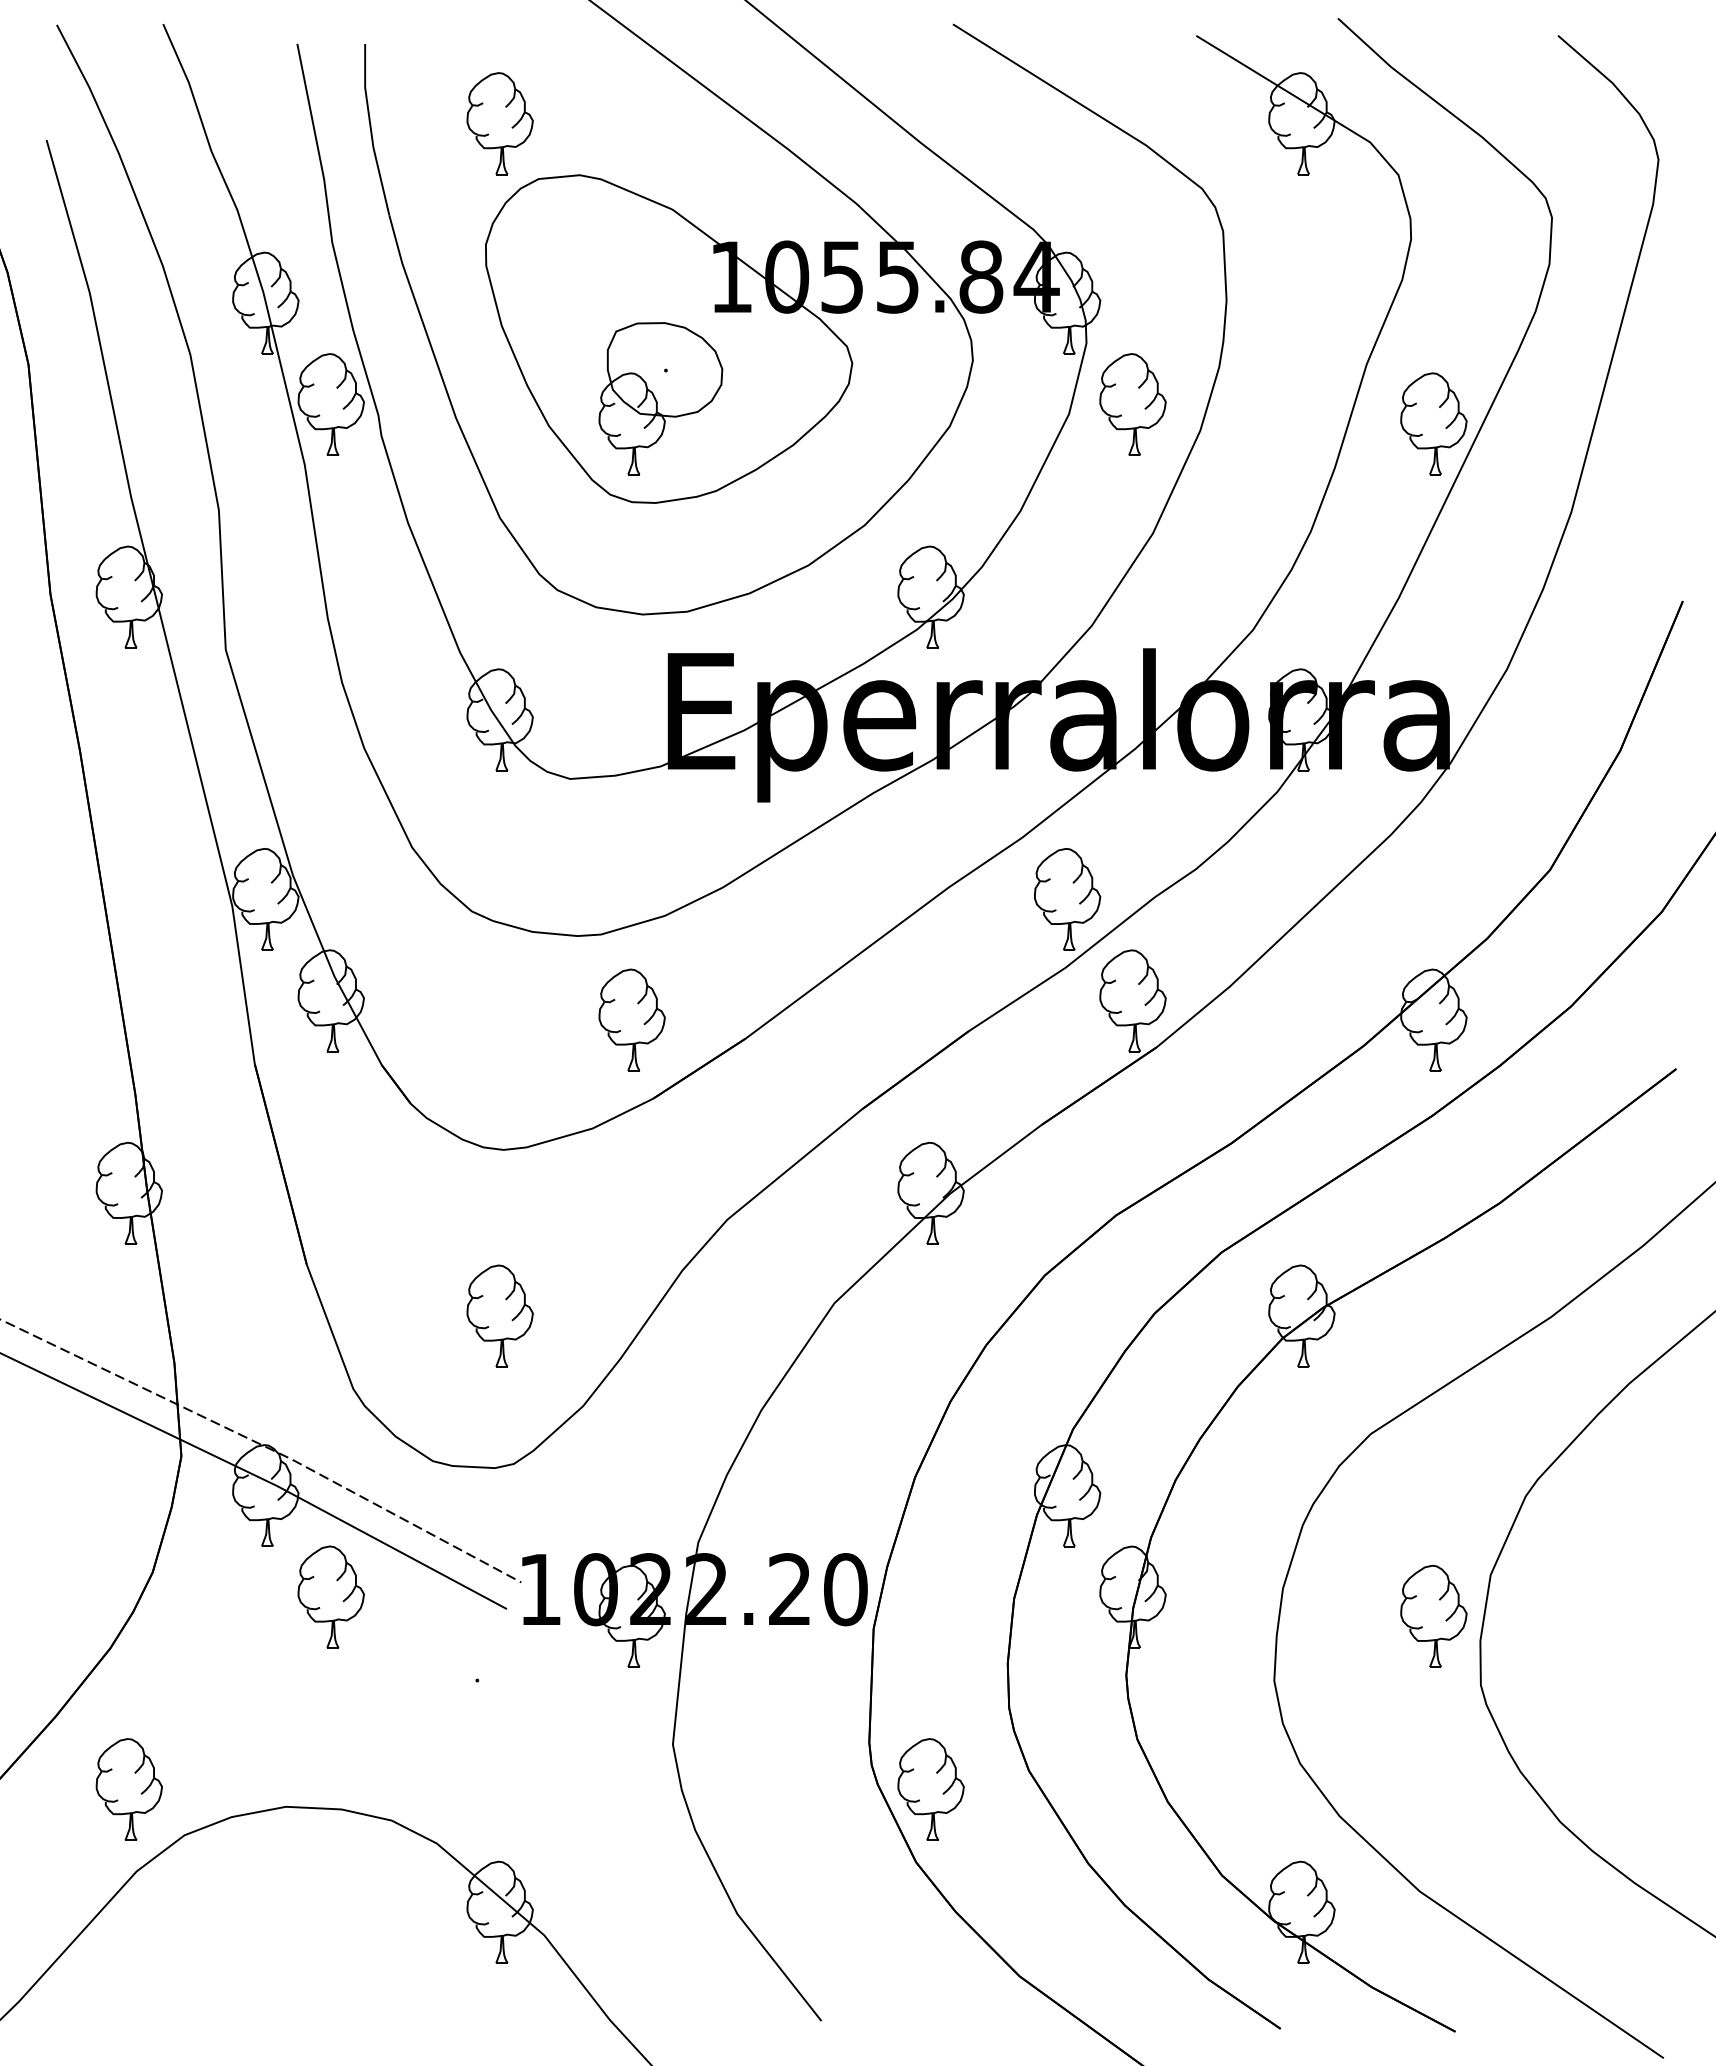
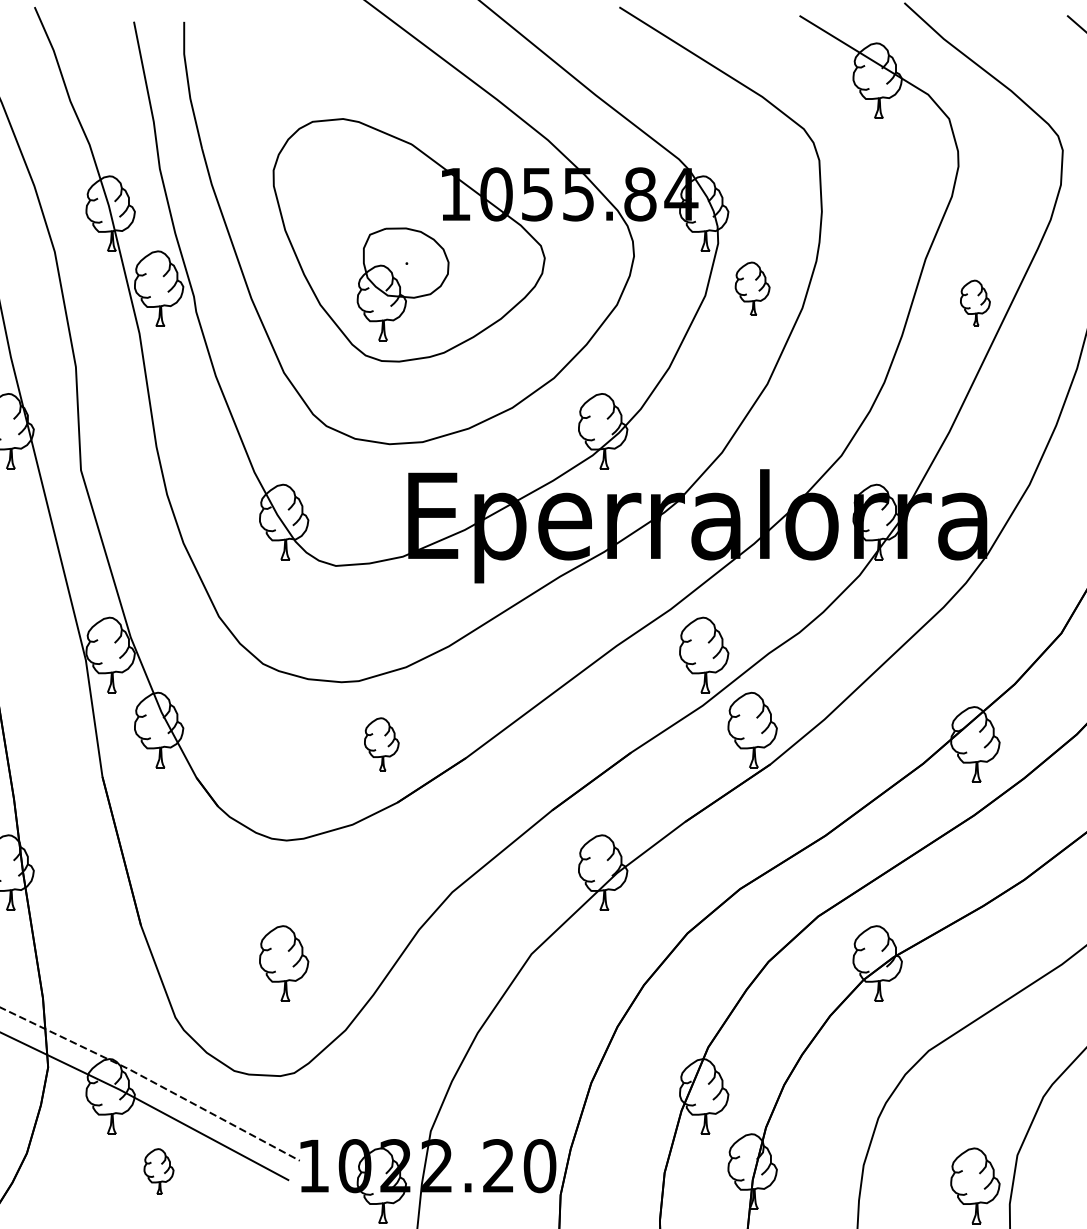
part: (499, 123) -> (283, 80), removed
part: (1132, 404) -> (752, 288), size x0.7
part: (1433, 423) -> (975, 302), size x0.6
part: (631, 1019) -> (381, 744), size x0.7
part: (330, 1596) -> (158, 1171), size x0.6

